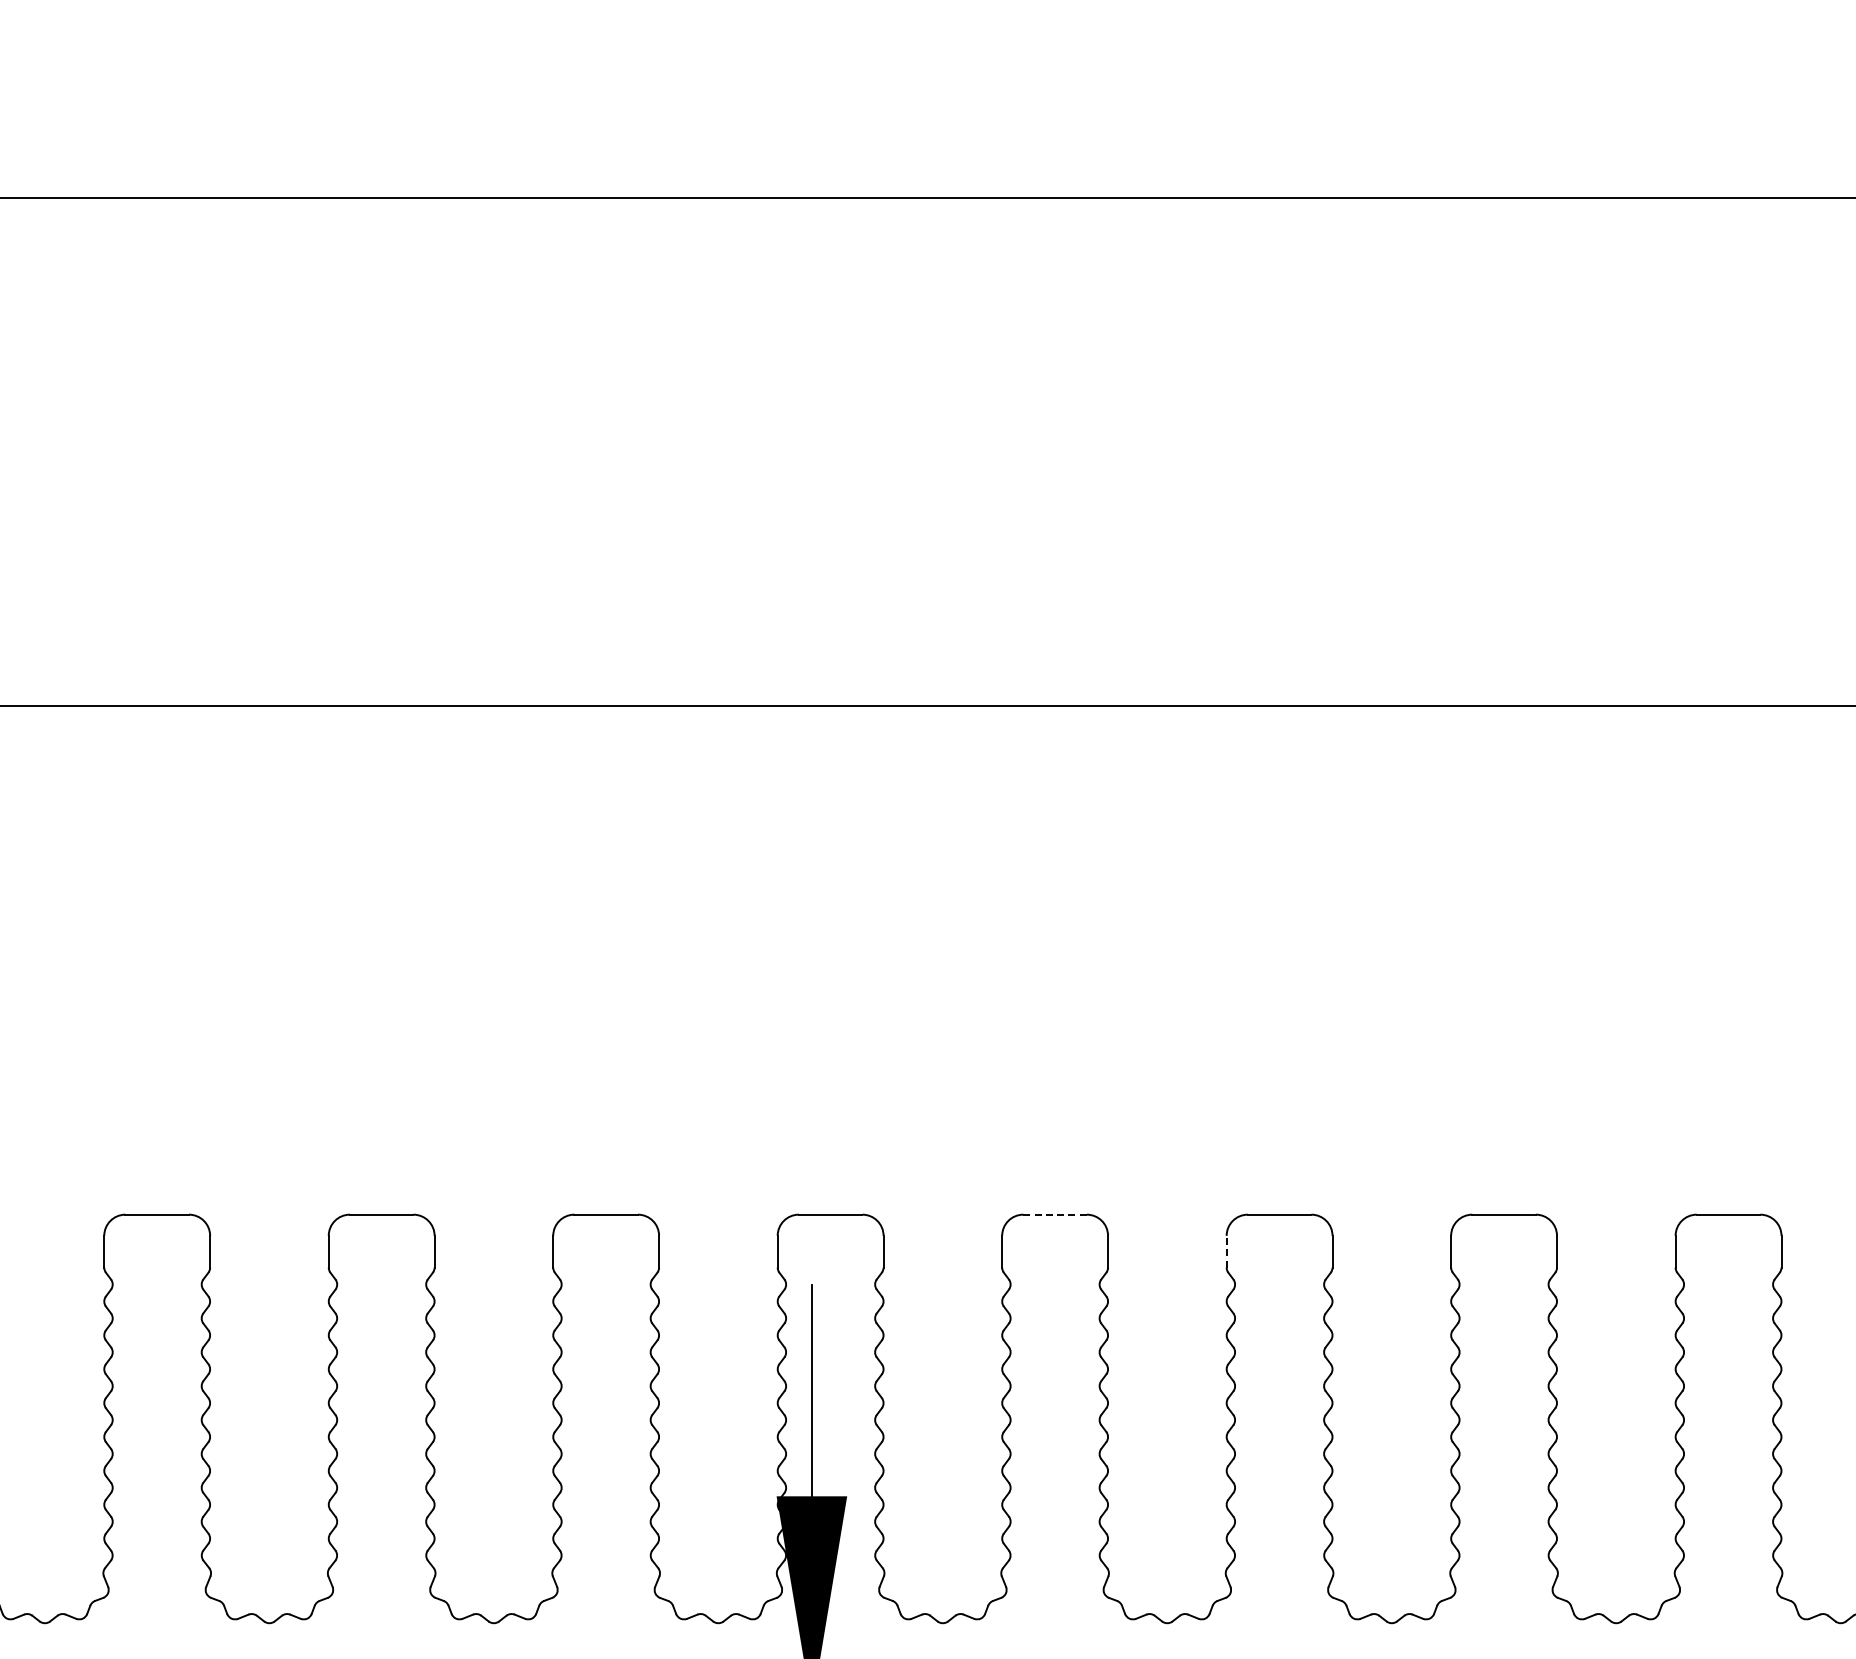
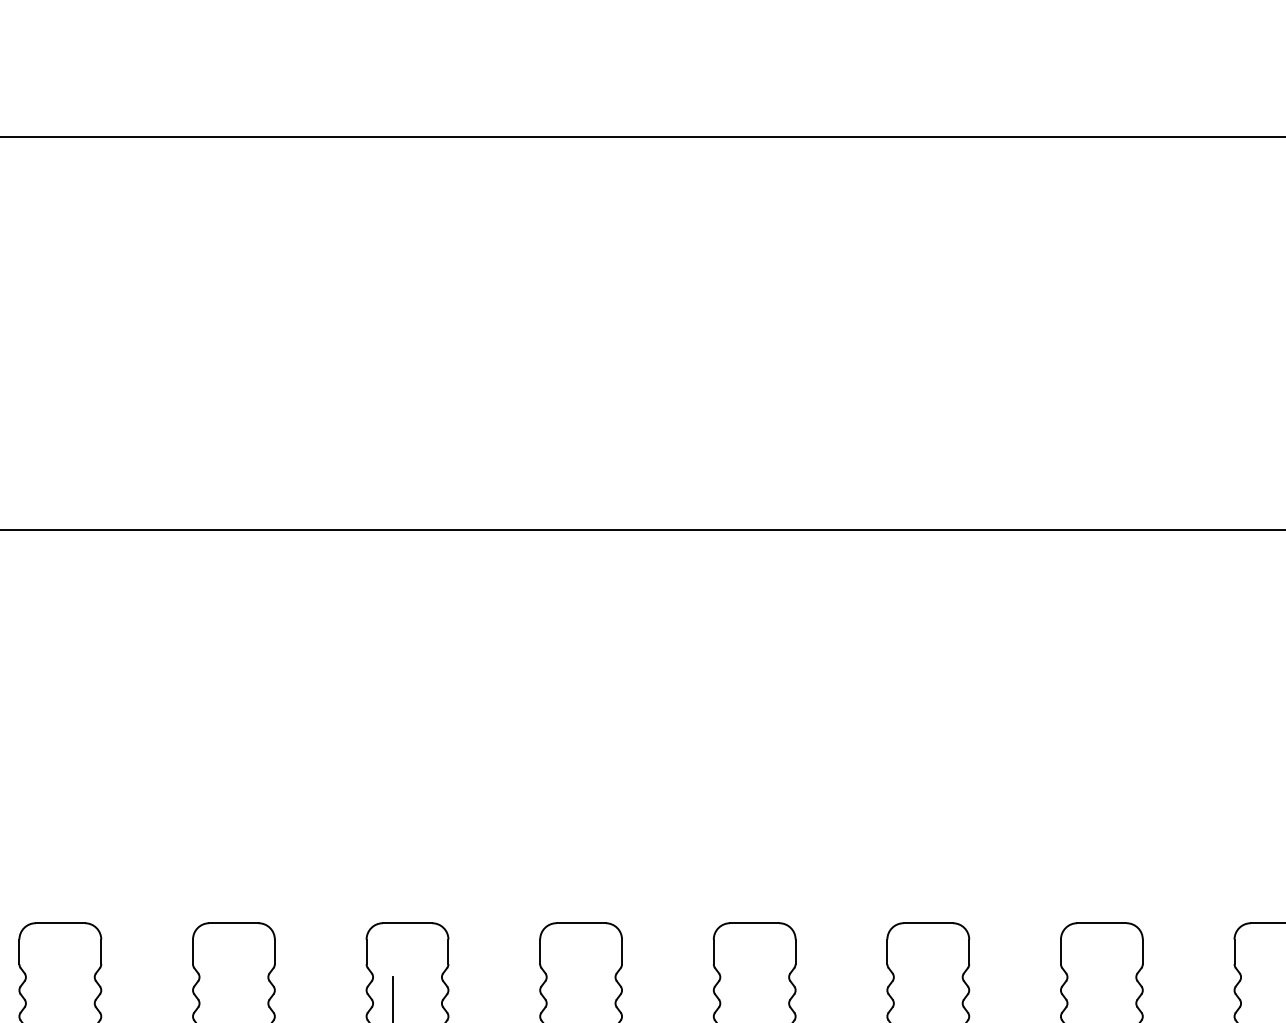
line: (1055, 1214) -> (581, 923), dashed -> solid
line: (1226, 1251) -> (713, 951), dashed -> solid

